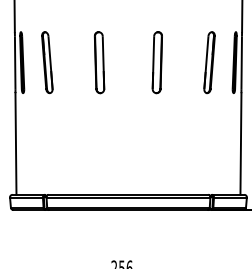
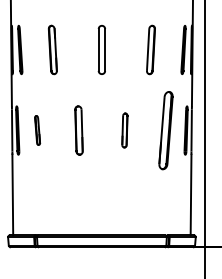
part: (47, 62) -> (37, 130), size x0.6
part: (156, 62) -> (124, 130), size x0.7
part: (209, 62) -> (166, 130), size x1.6

